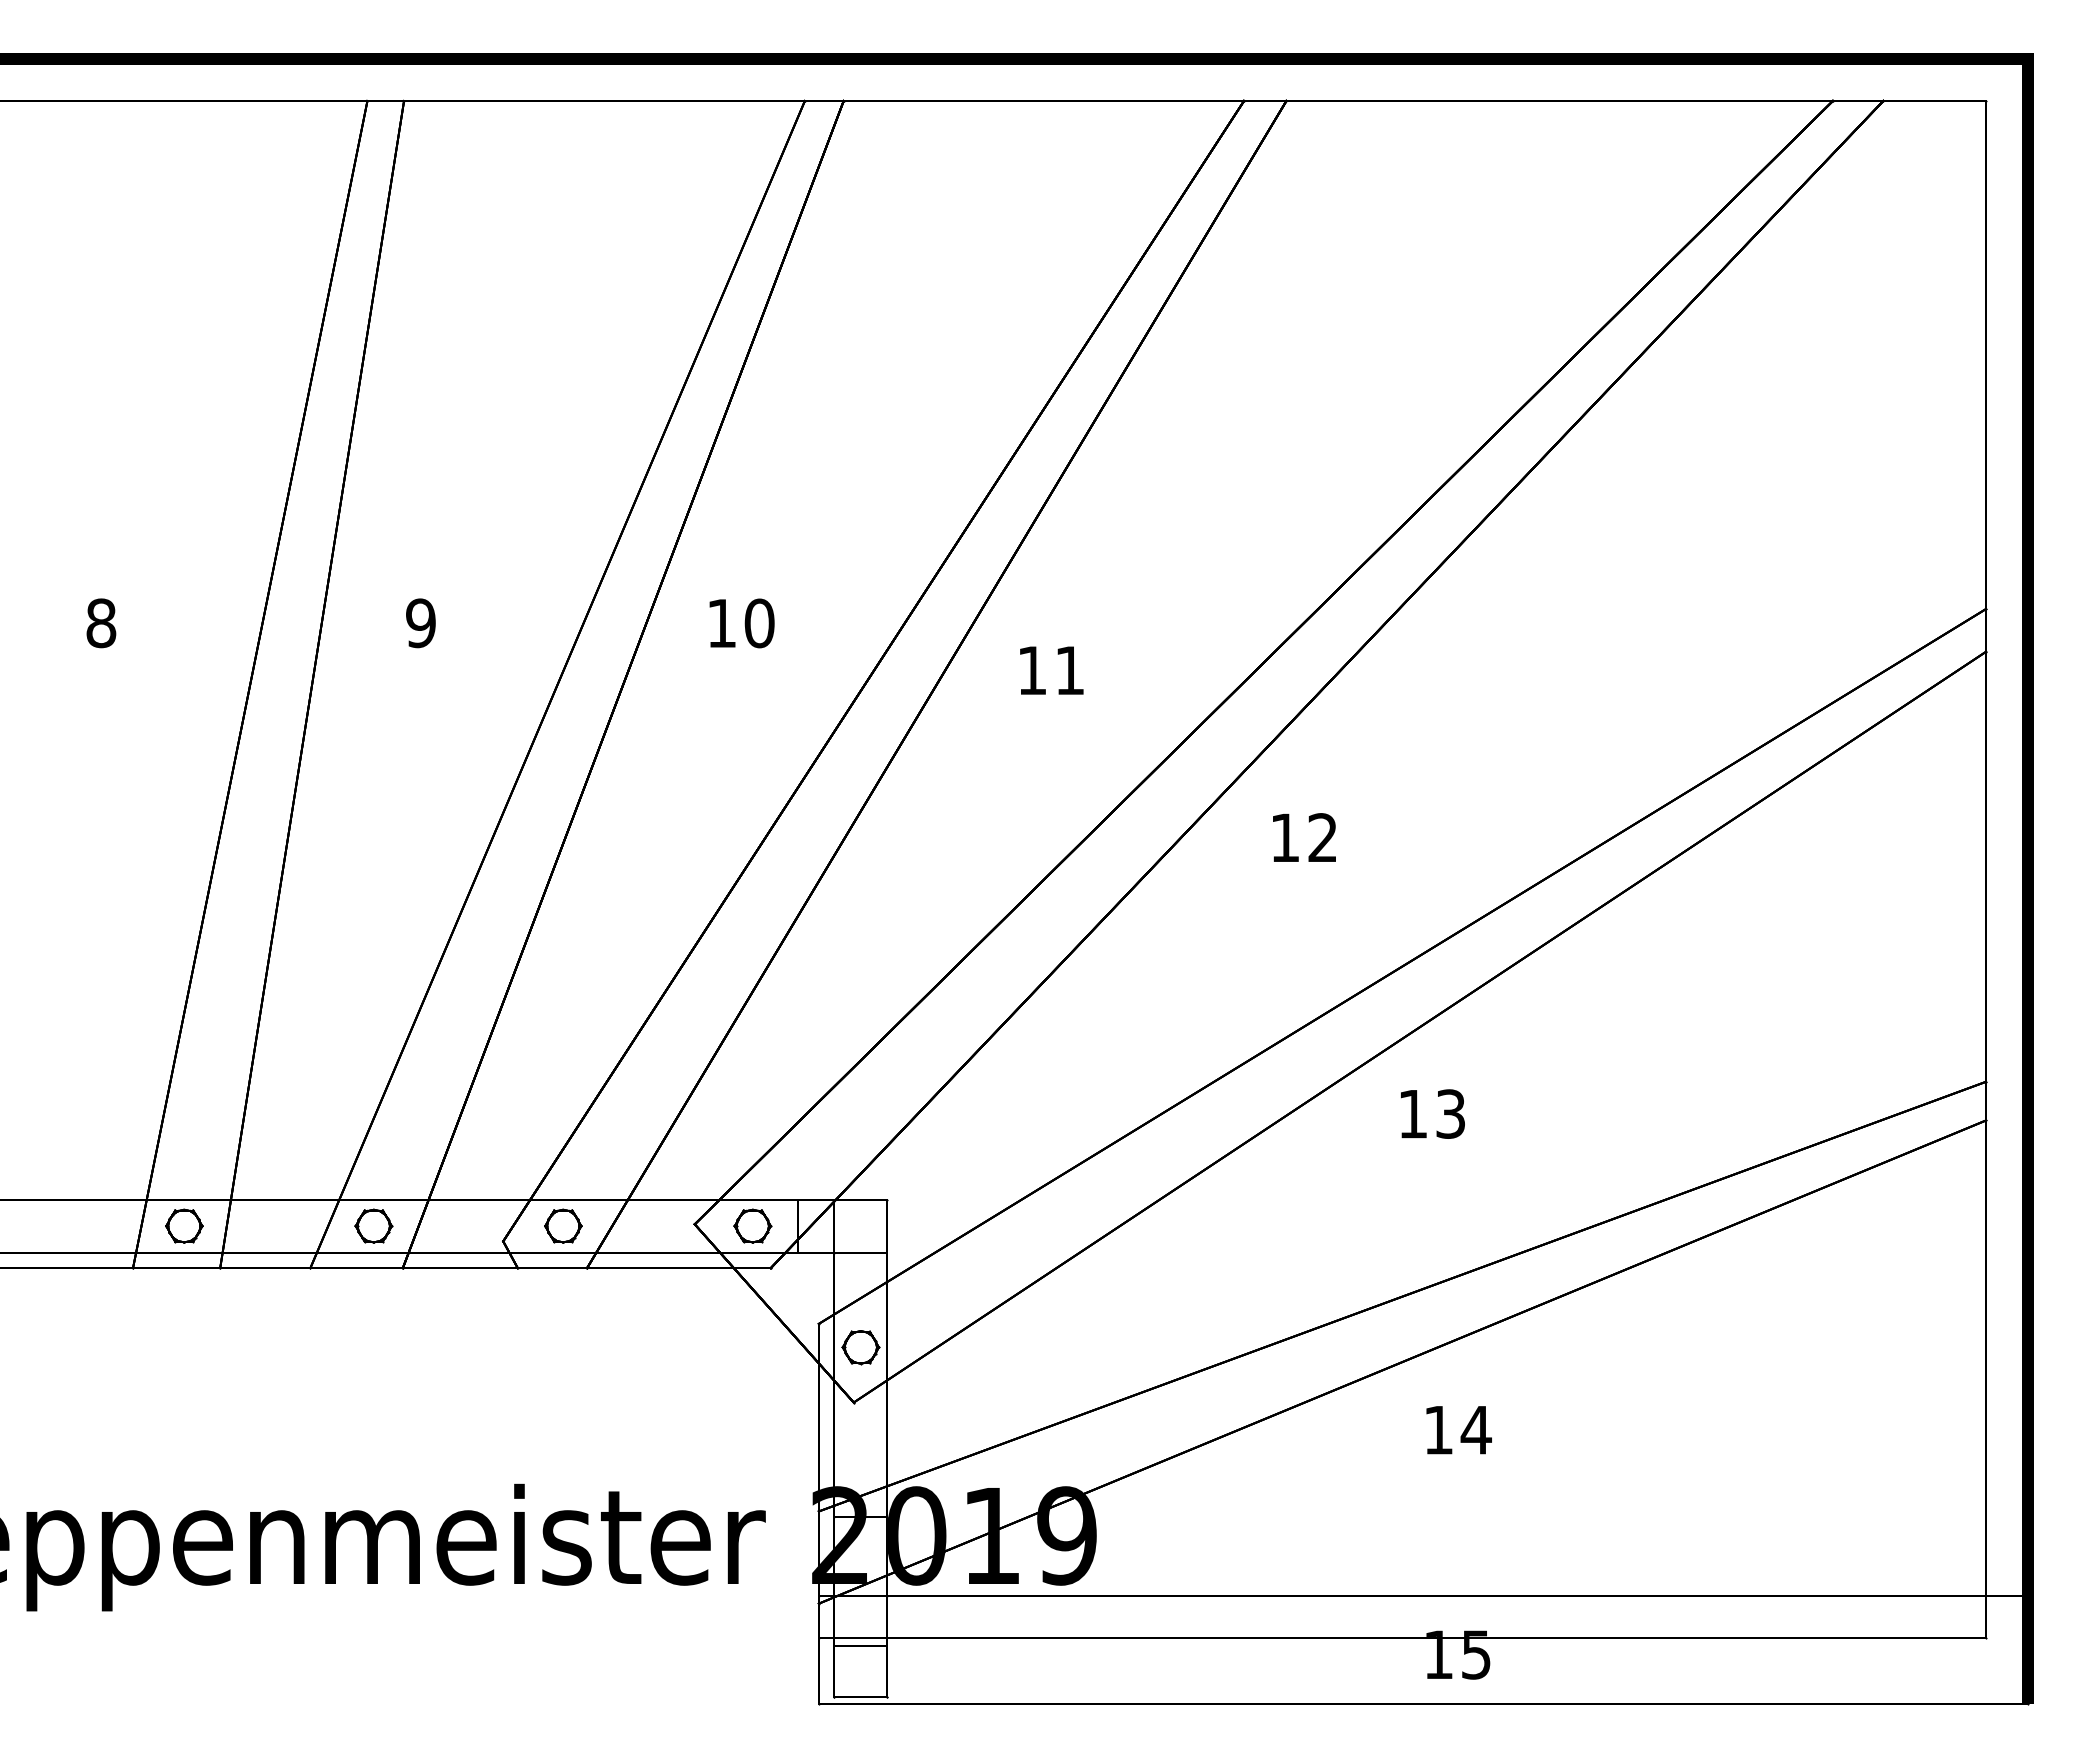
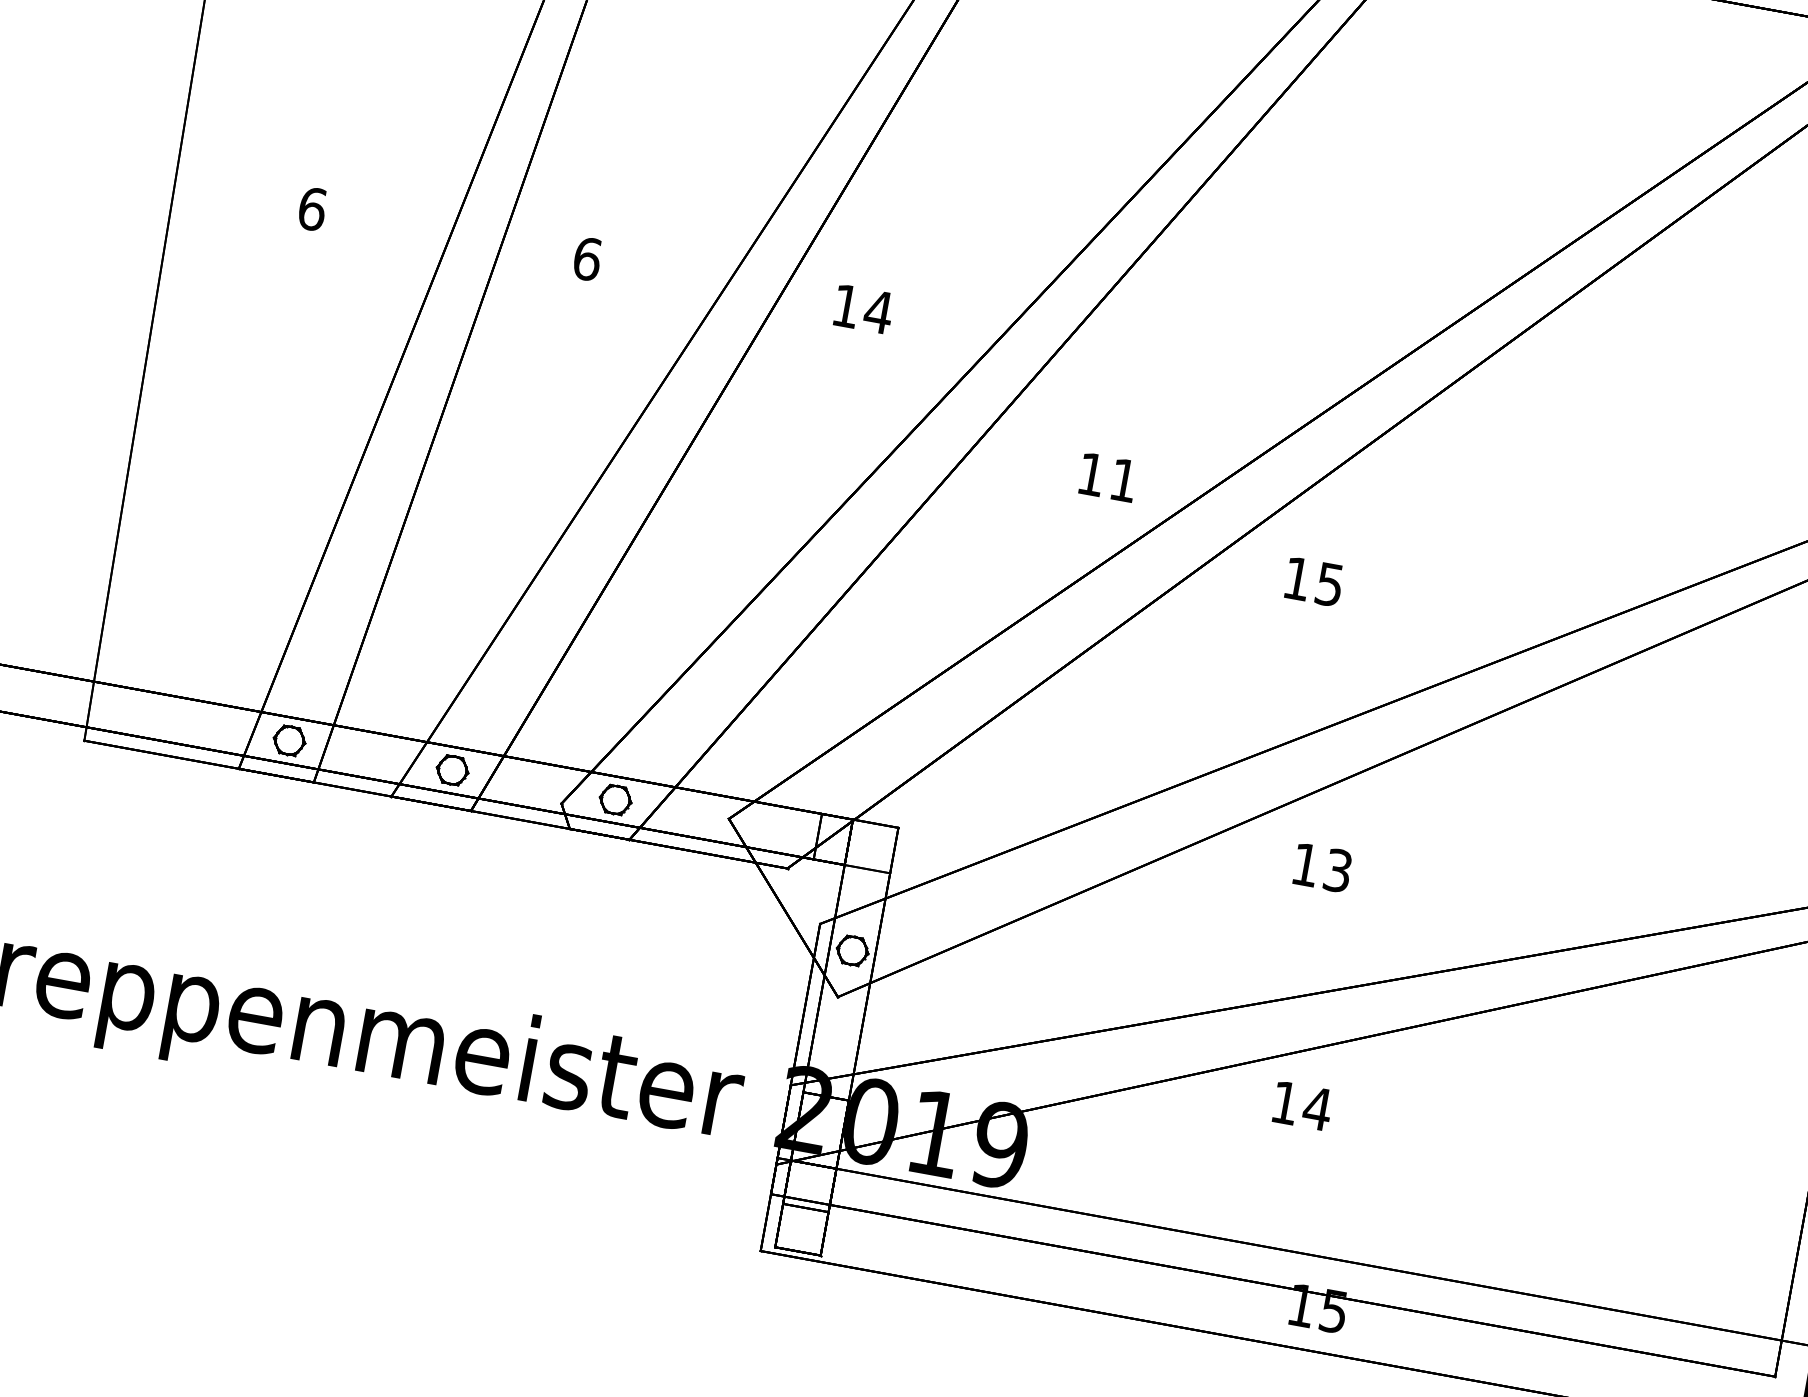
text: (101, 623) -> (312, 209), 8 -> 6
text: (421, 623) -> (587, 259), 9 -> 6
text: (759, 623) -> (878, 312), 10 -> 14
text: (1051, 670) -> (1108, 477), moved
text: (1322, 837) -> (1329, 584), 12 -> 15
text: (1432, 1113) -> (1322, 867), moved
part: (752, 1225) -> (778, 828), removed
text: (1458, 1430) -> (1302, 1106), moved

